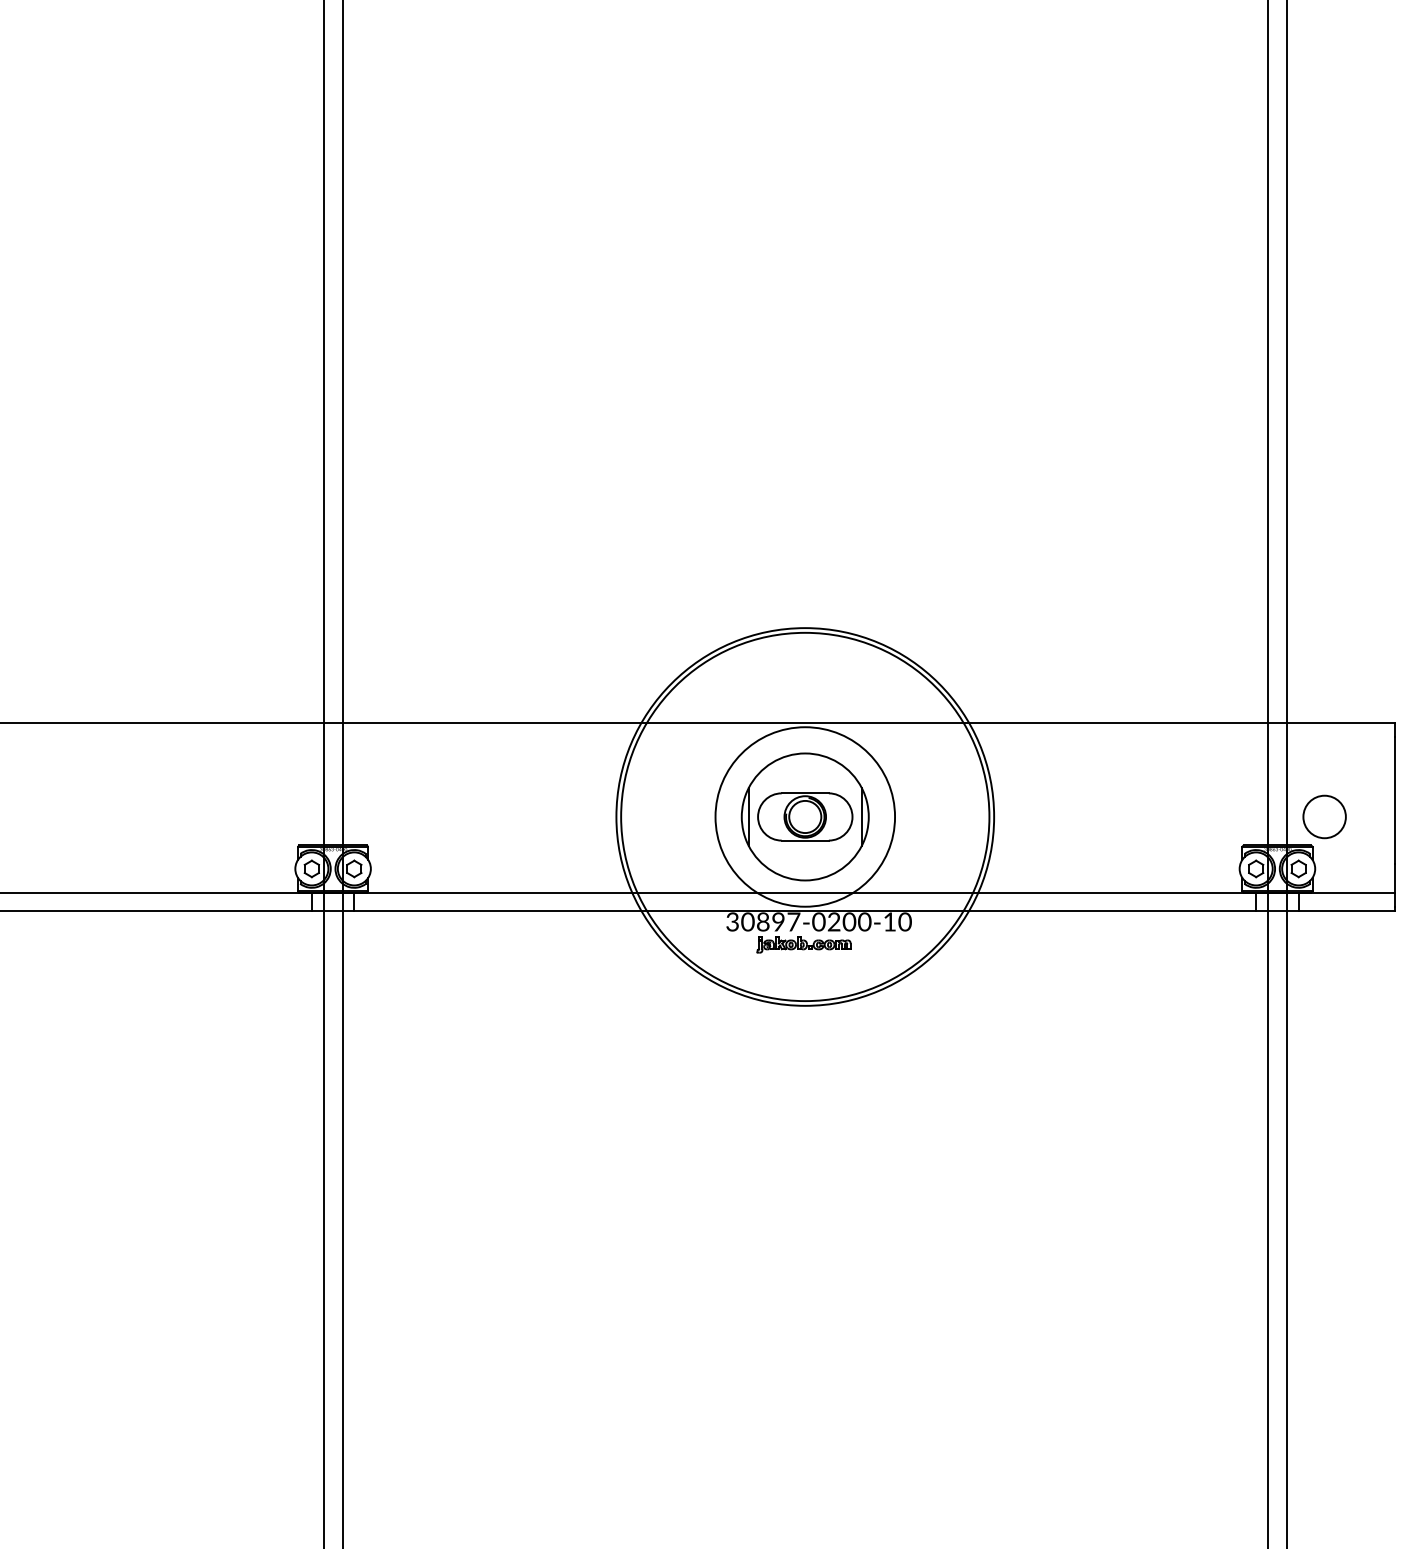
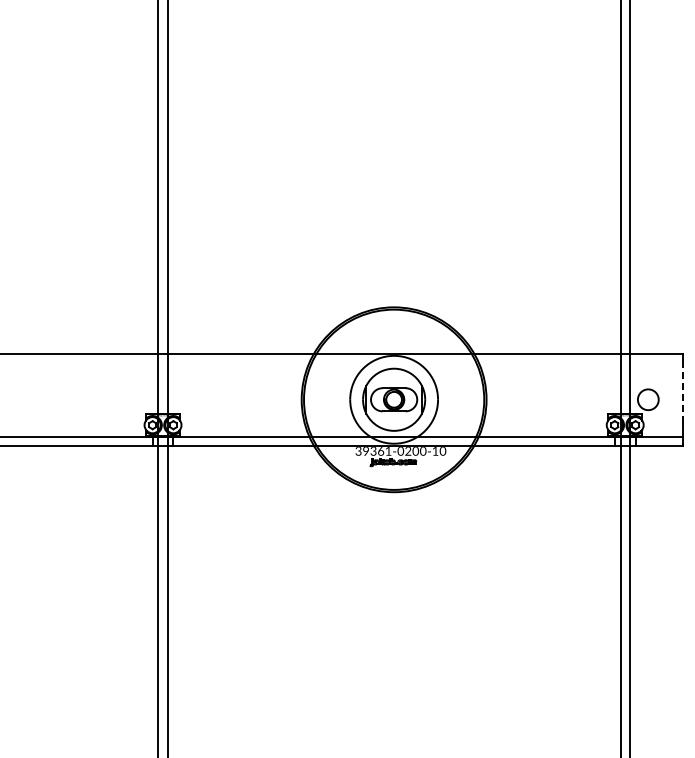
line: (1394, 802) -> (682, 392), solid -> dashed
text: (769, 922) -> (376, 451), 30897-0200-10 -> 39361-0200-10

